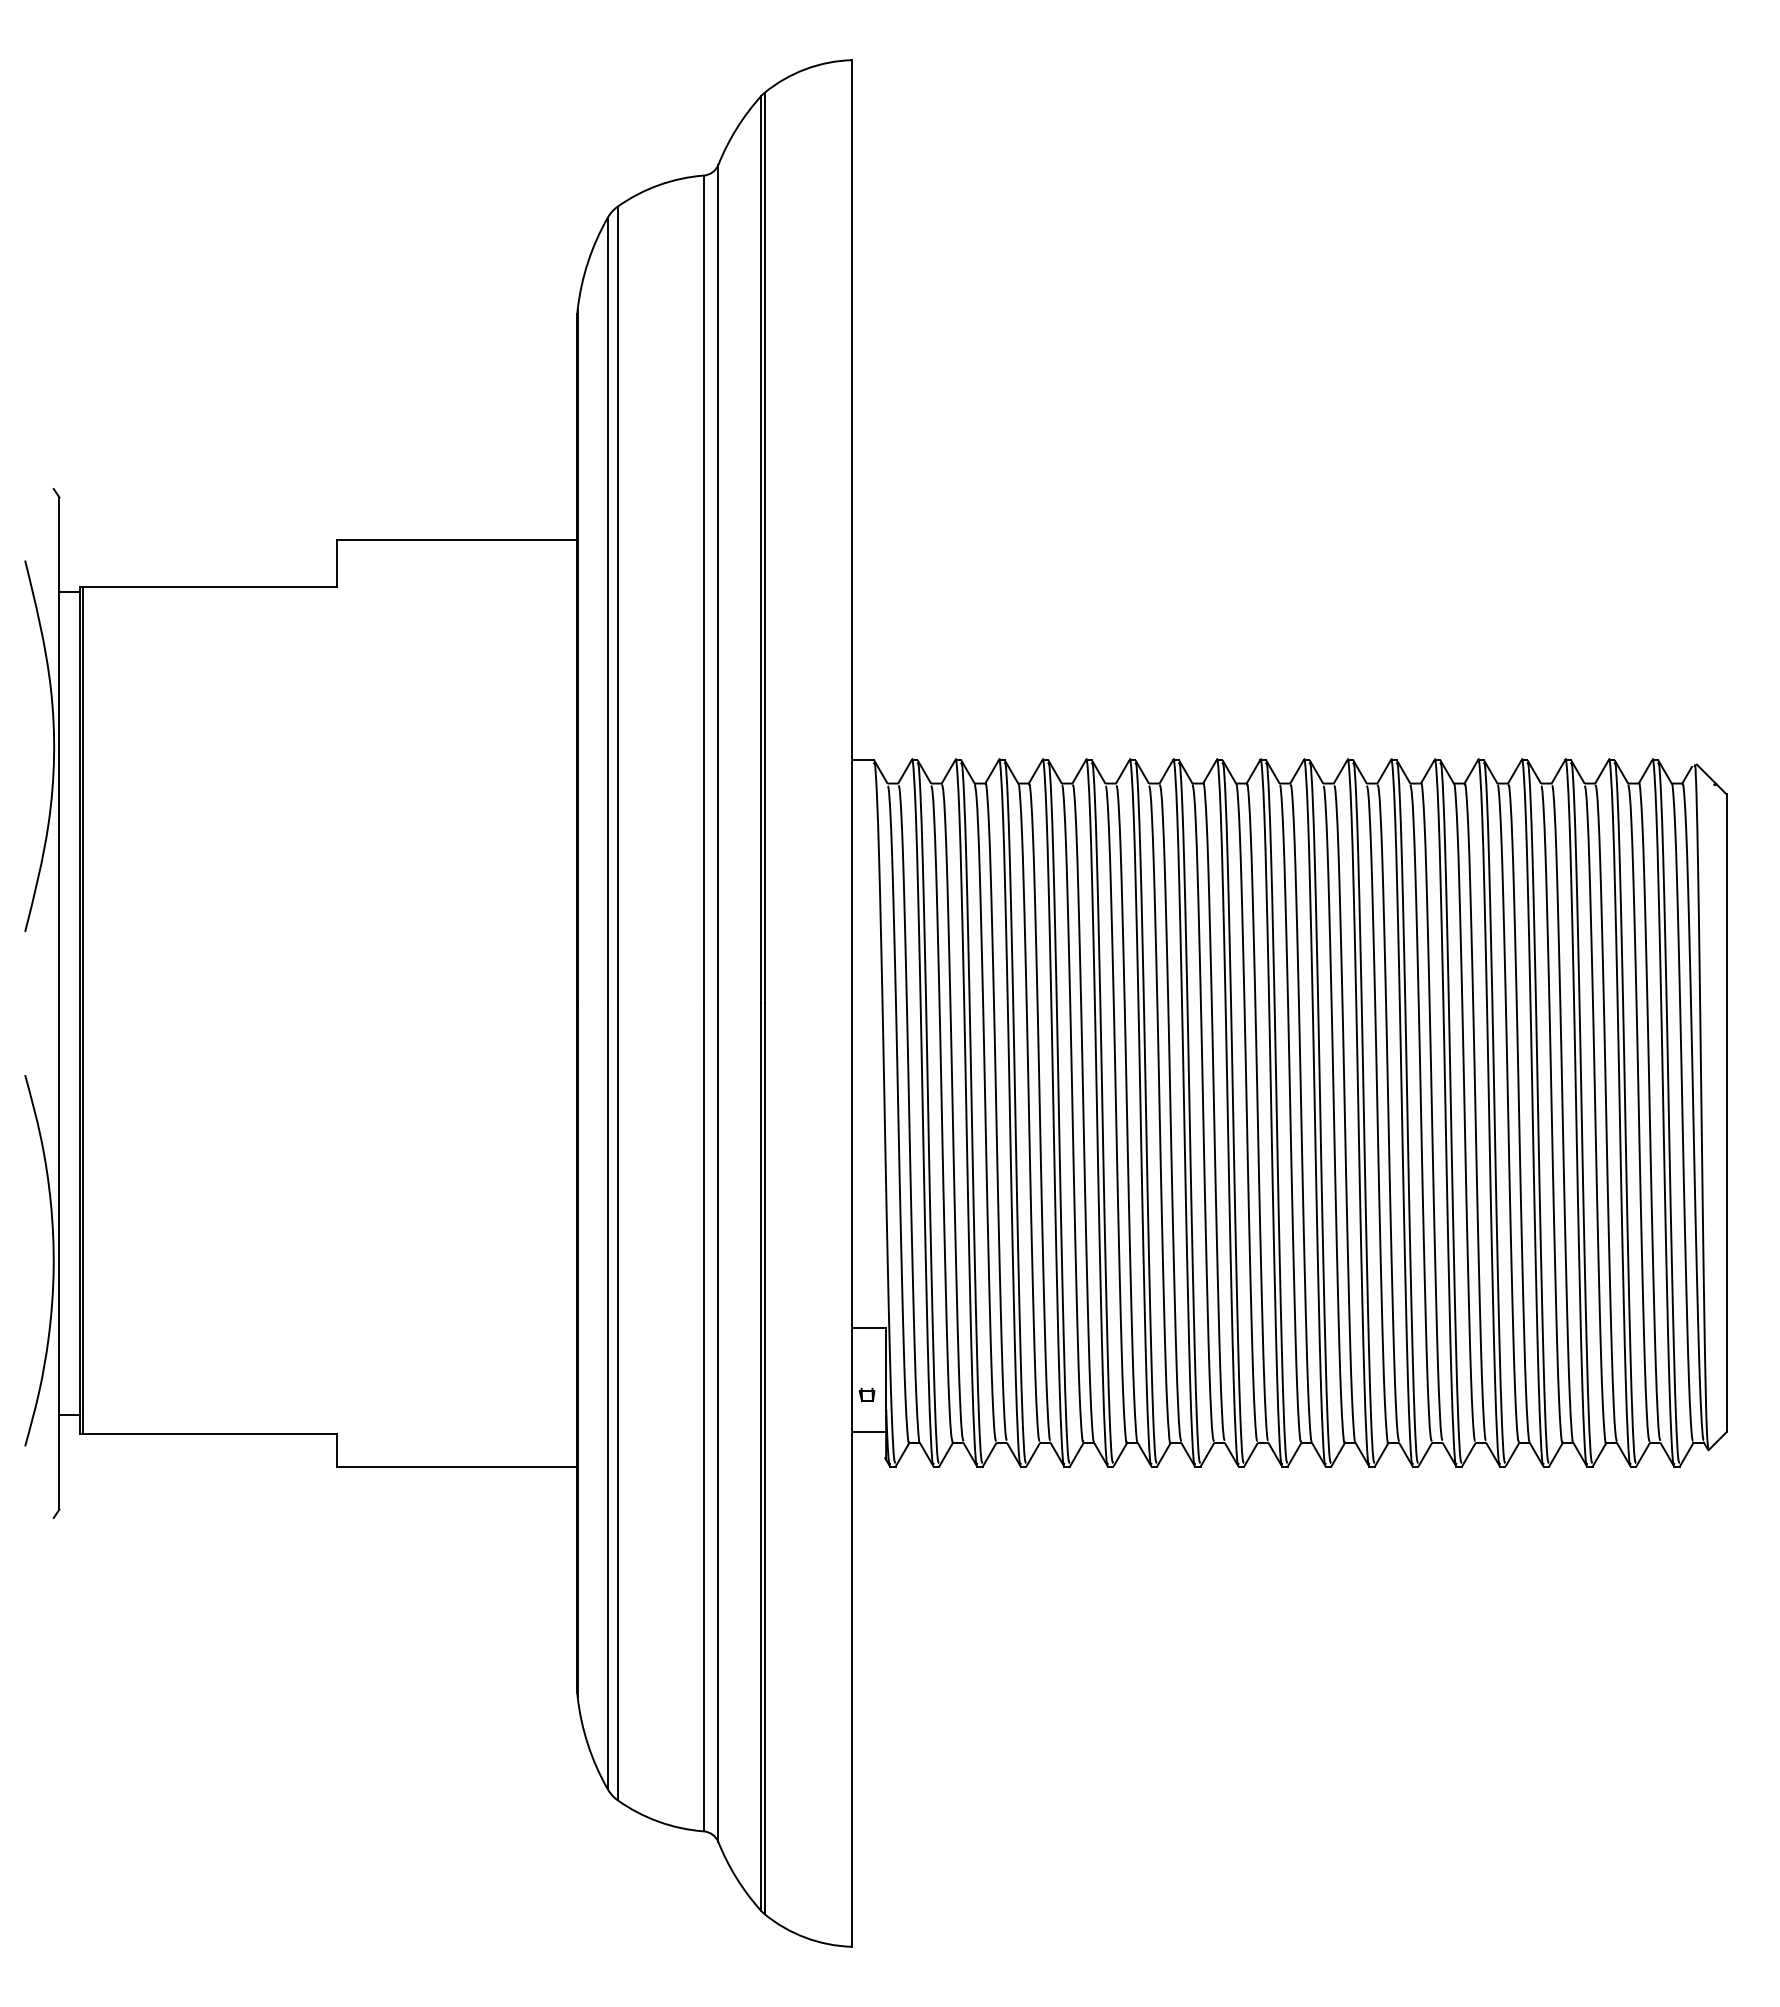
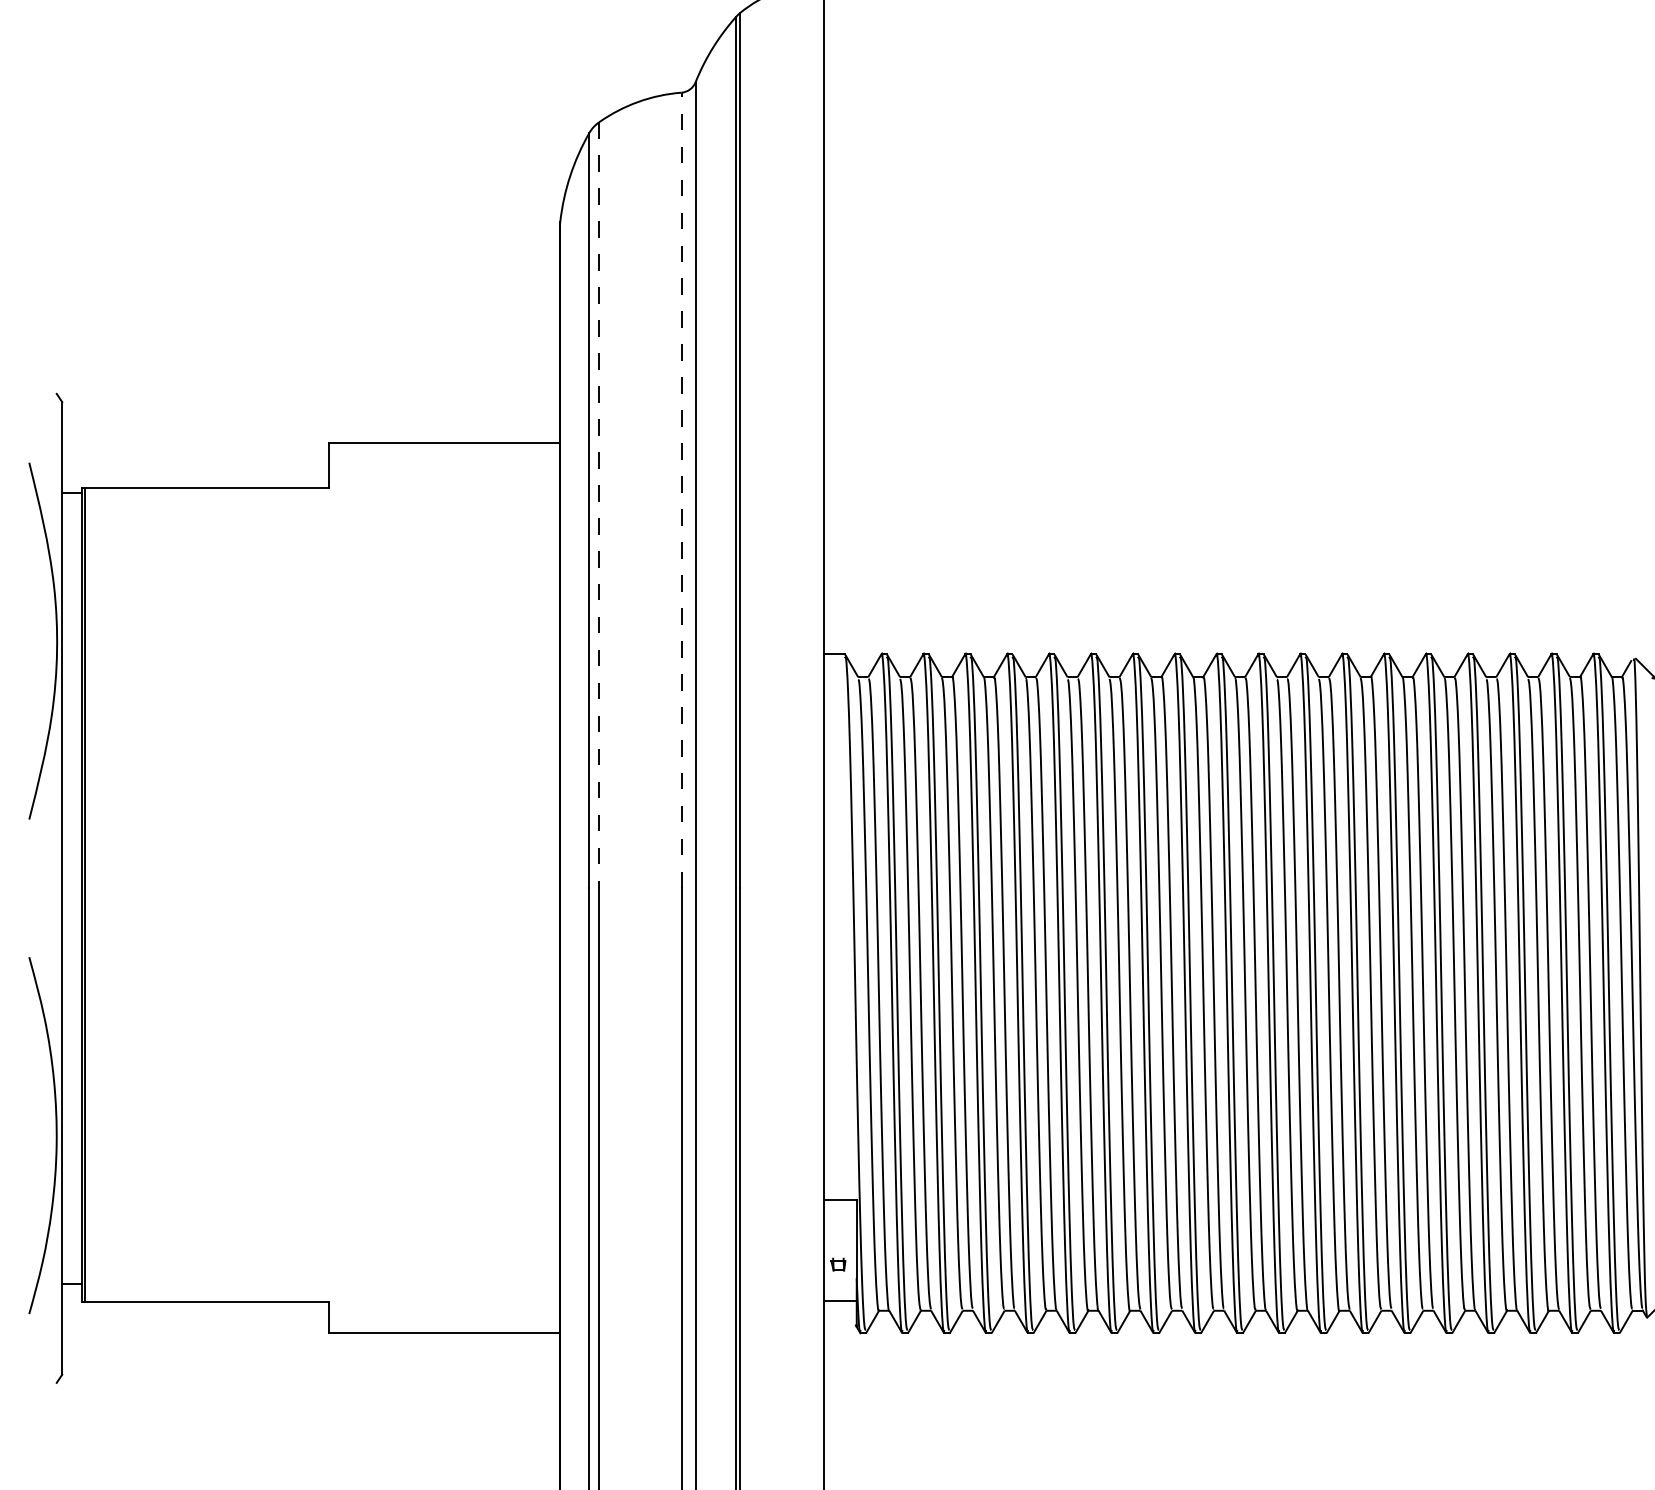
line: (703, 589) -> (681, 490), solid -> dashed
line: (617, 605) -> (598, 505), solid -> dashed

